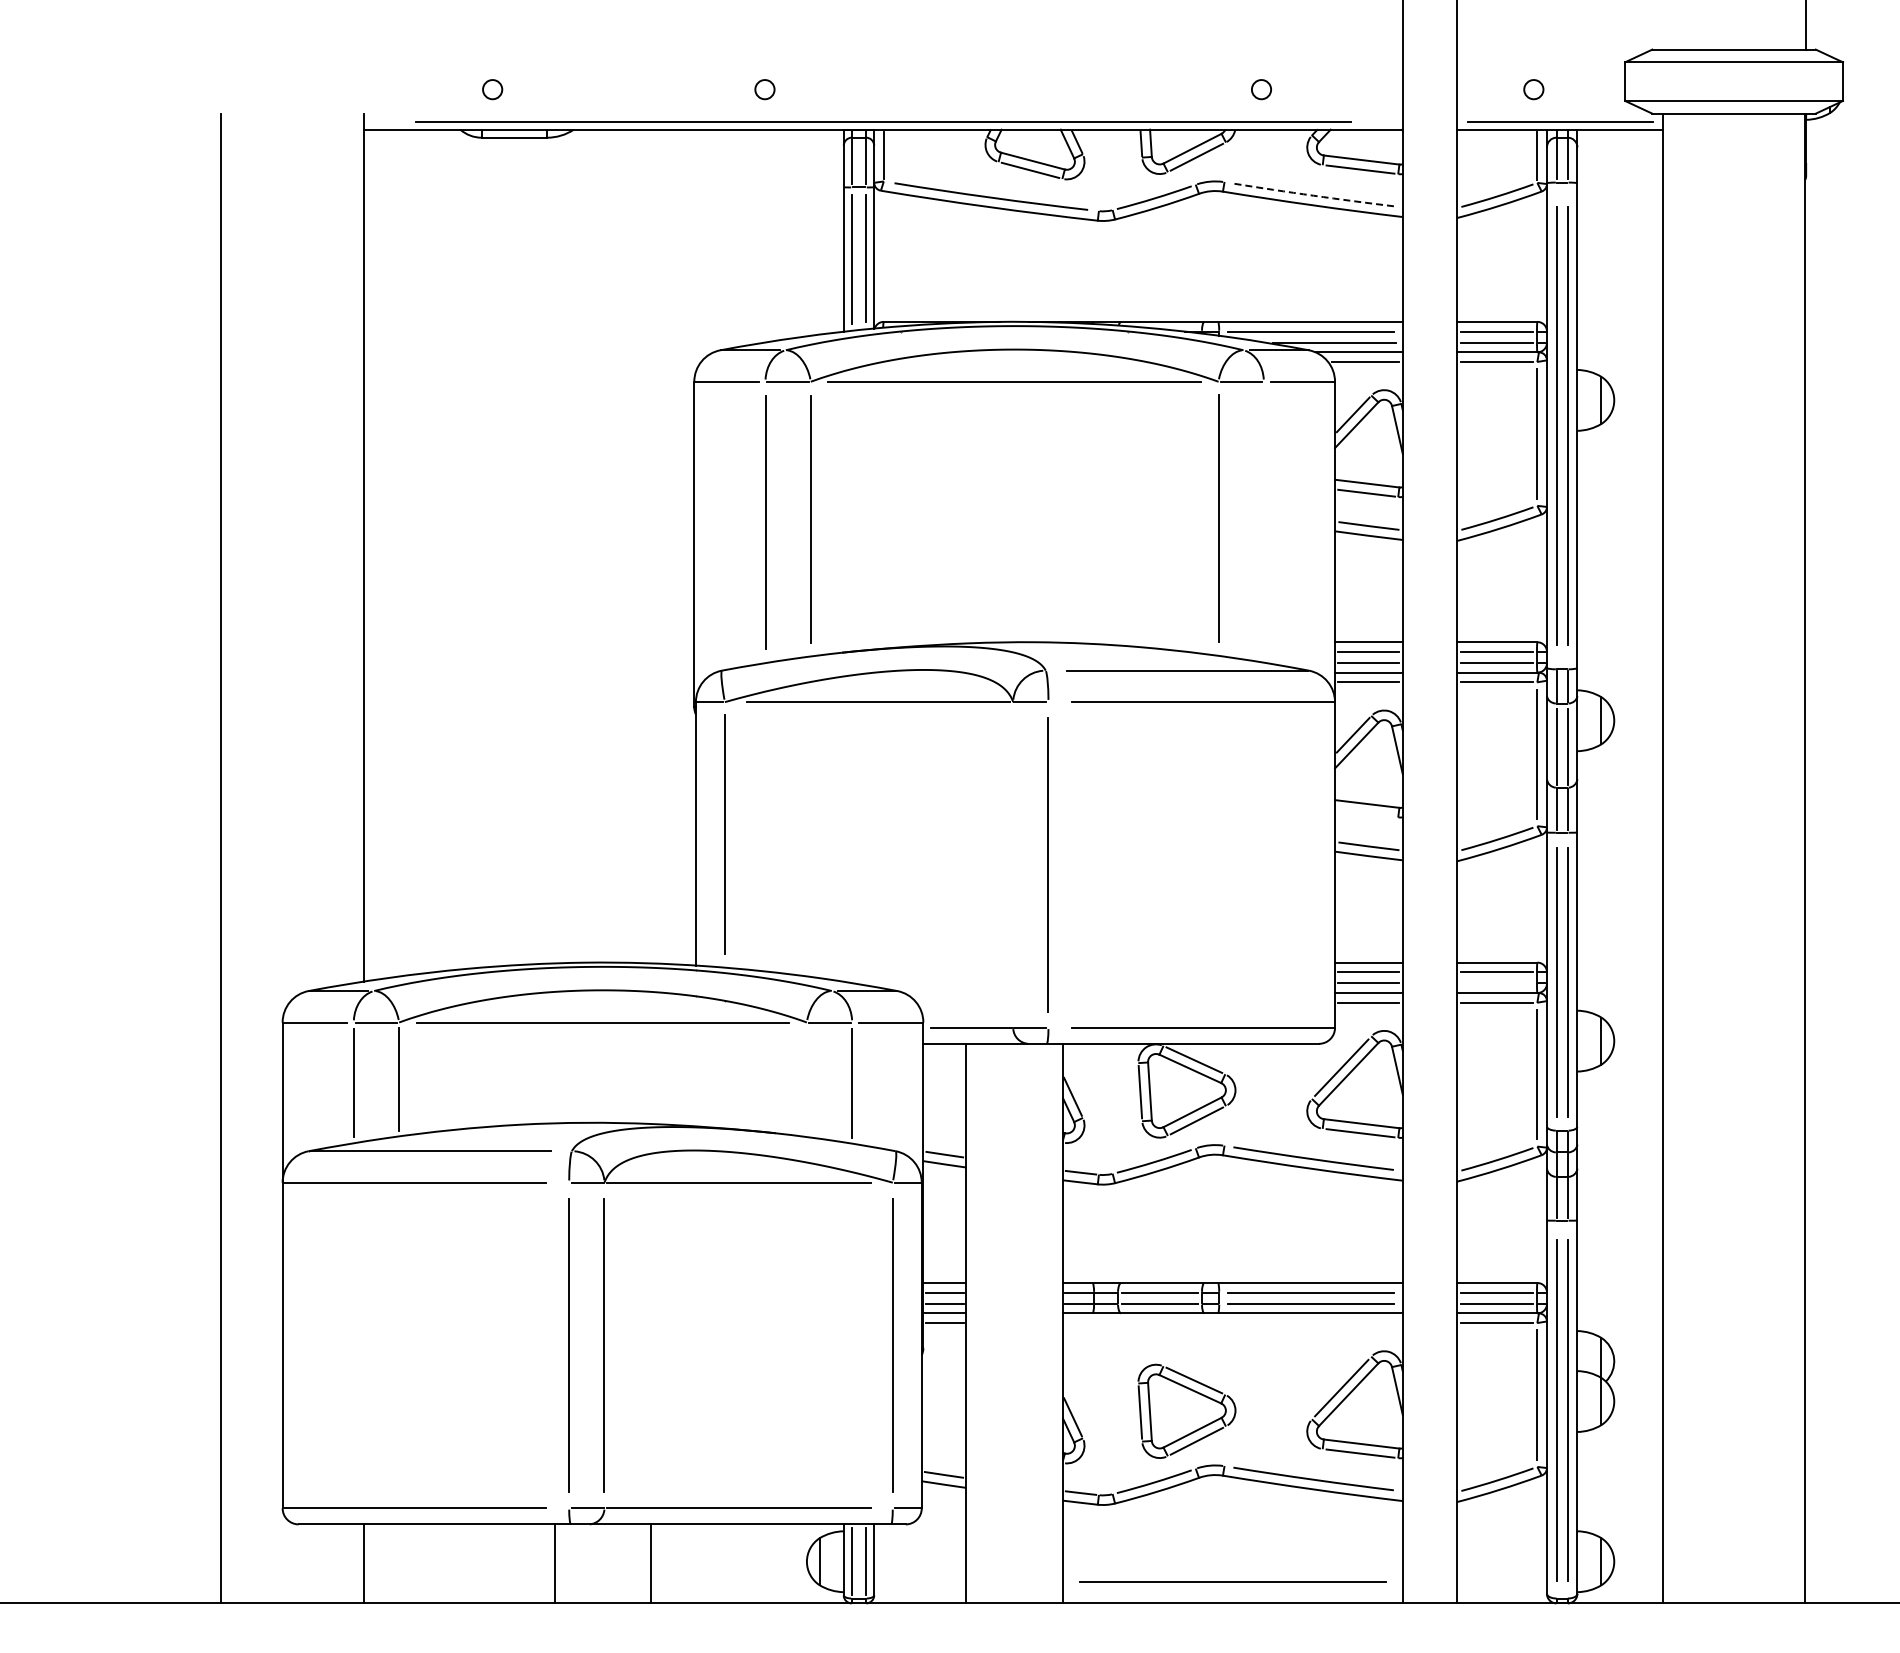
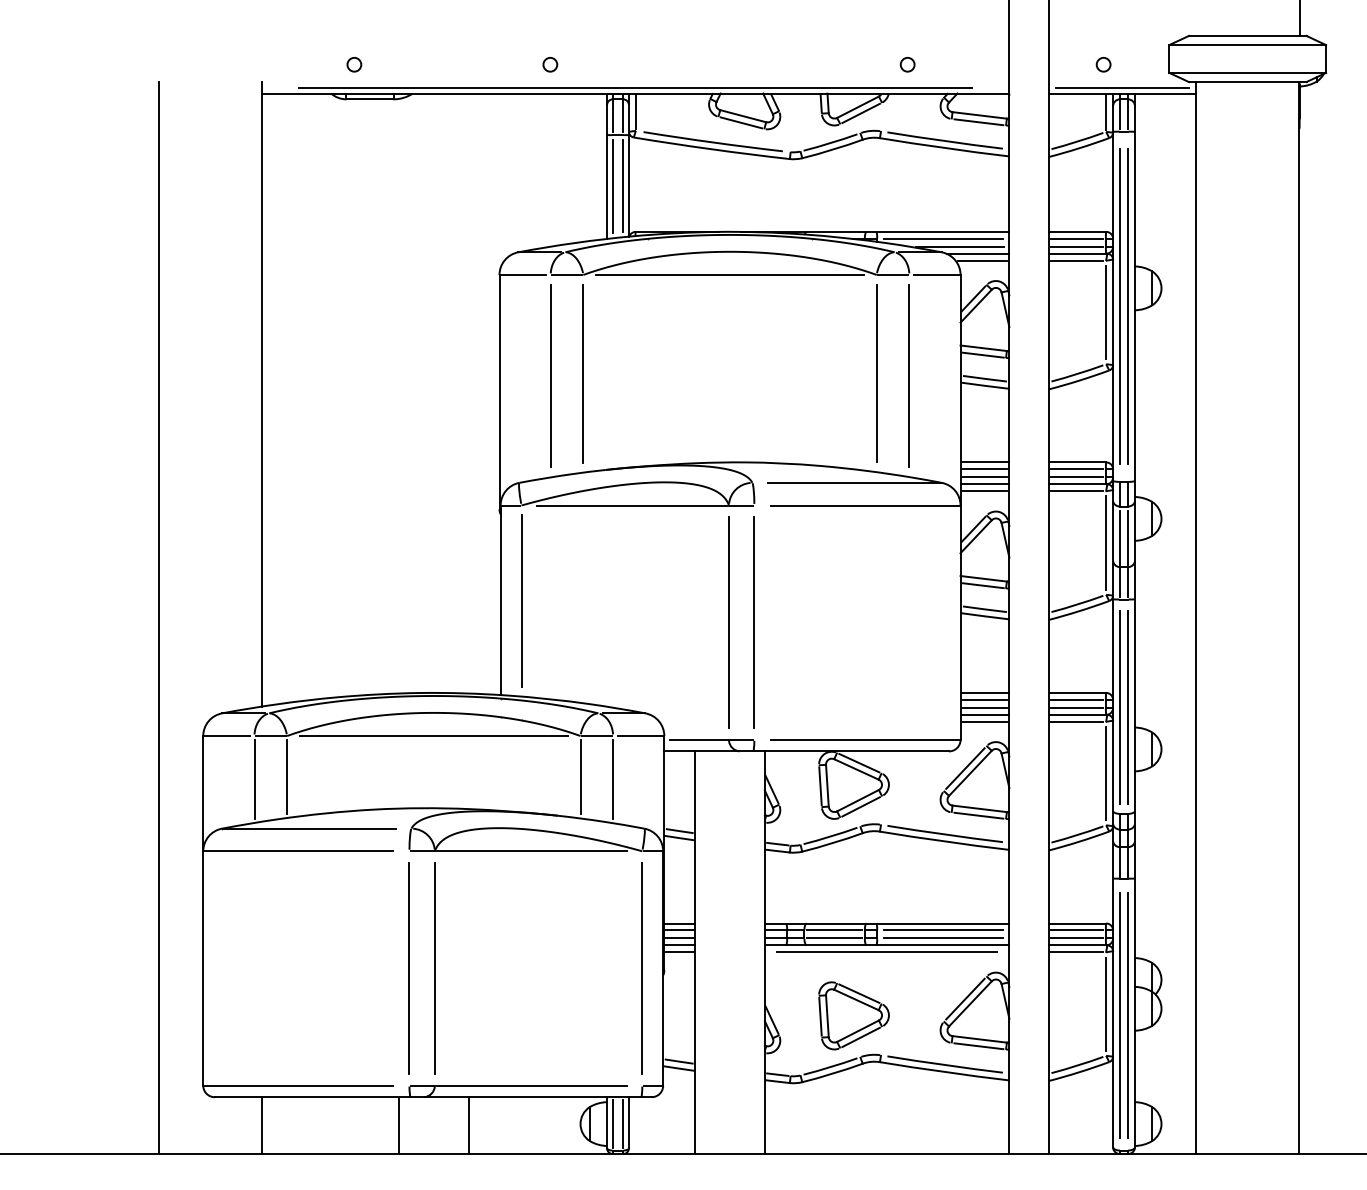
arc: (1313, 195) -> (945, 140), dashed -> solid
line: (1263, 521) -> (909, 375), added
line: (1366, 813) -> (983, 585), added
line: (1012, 864) -> (728, 622), added
line: (1496, 983) -> (1076, 707), added
line: (806, 1079) -> (580, 777), added
line: (1232, 1581) -> (886, 951), moved

